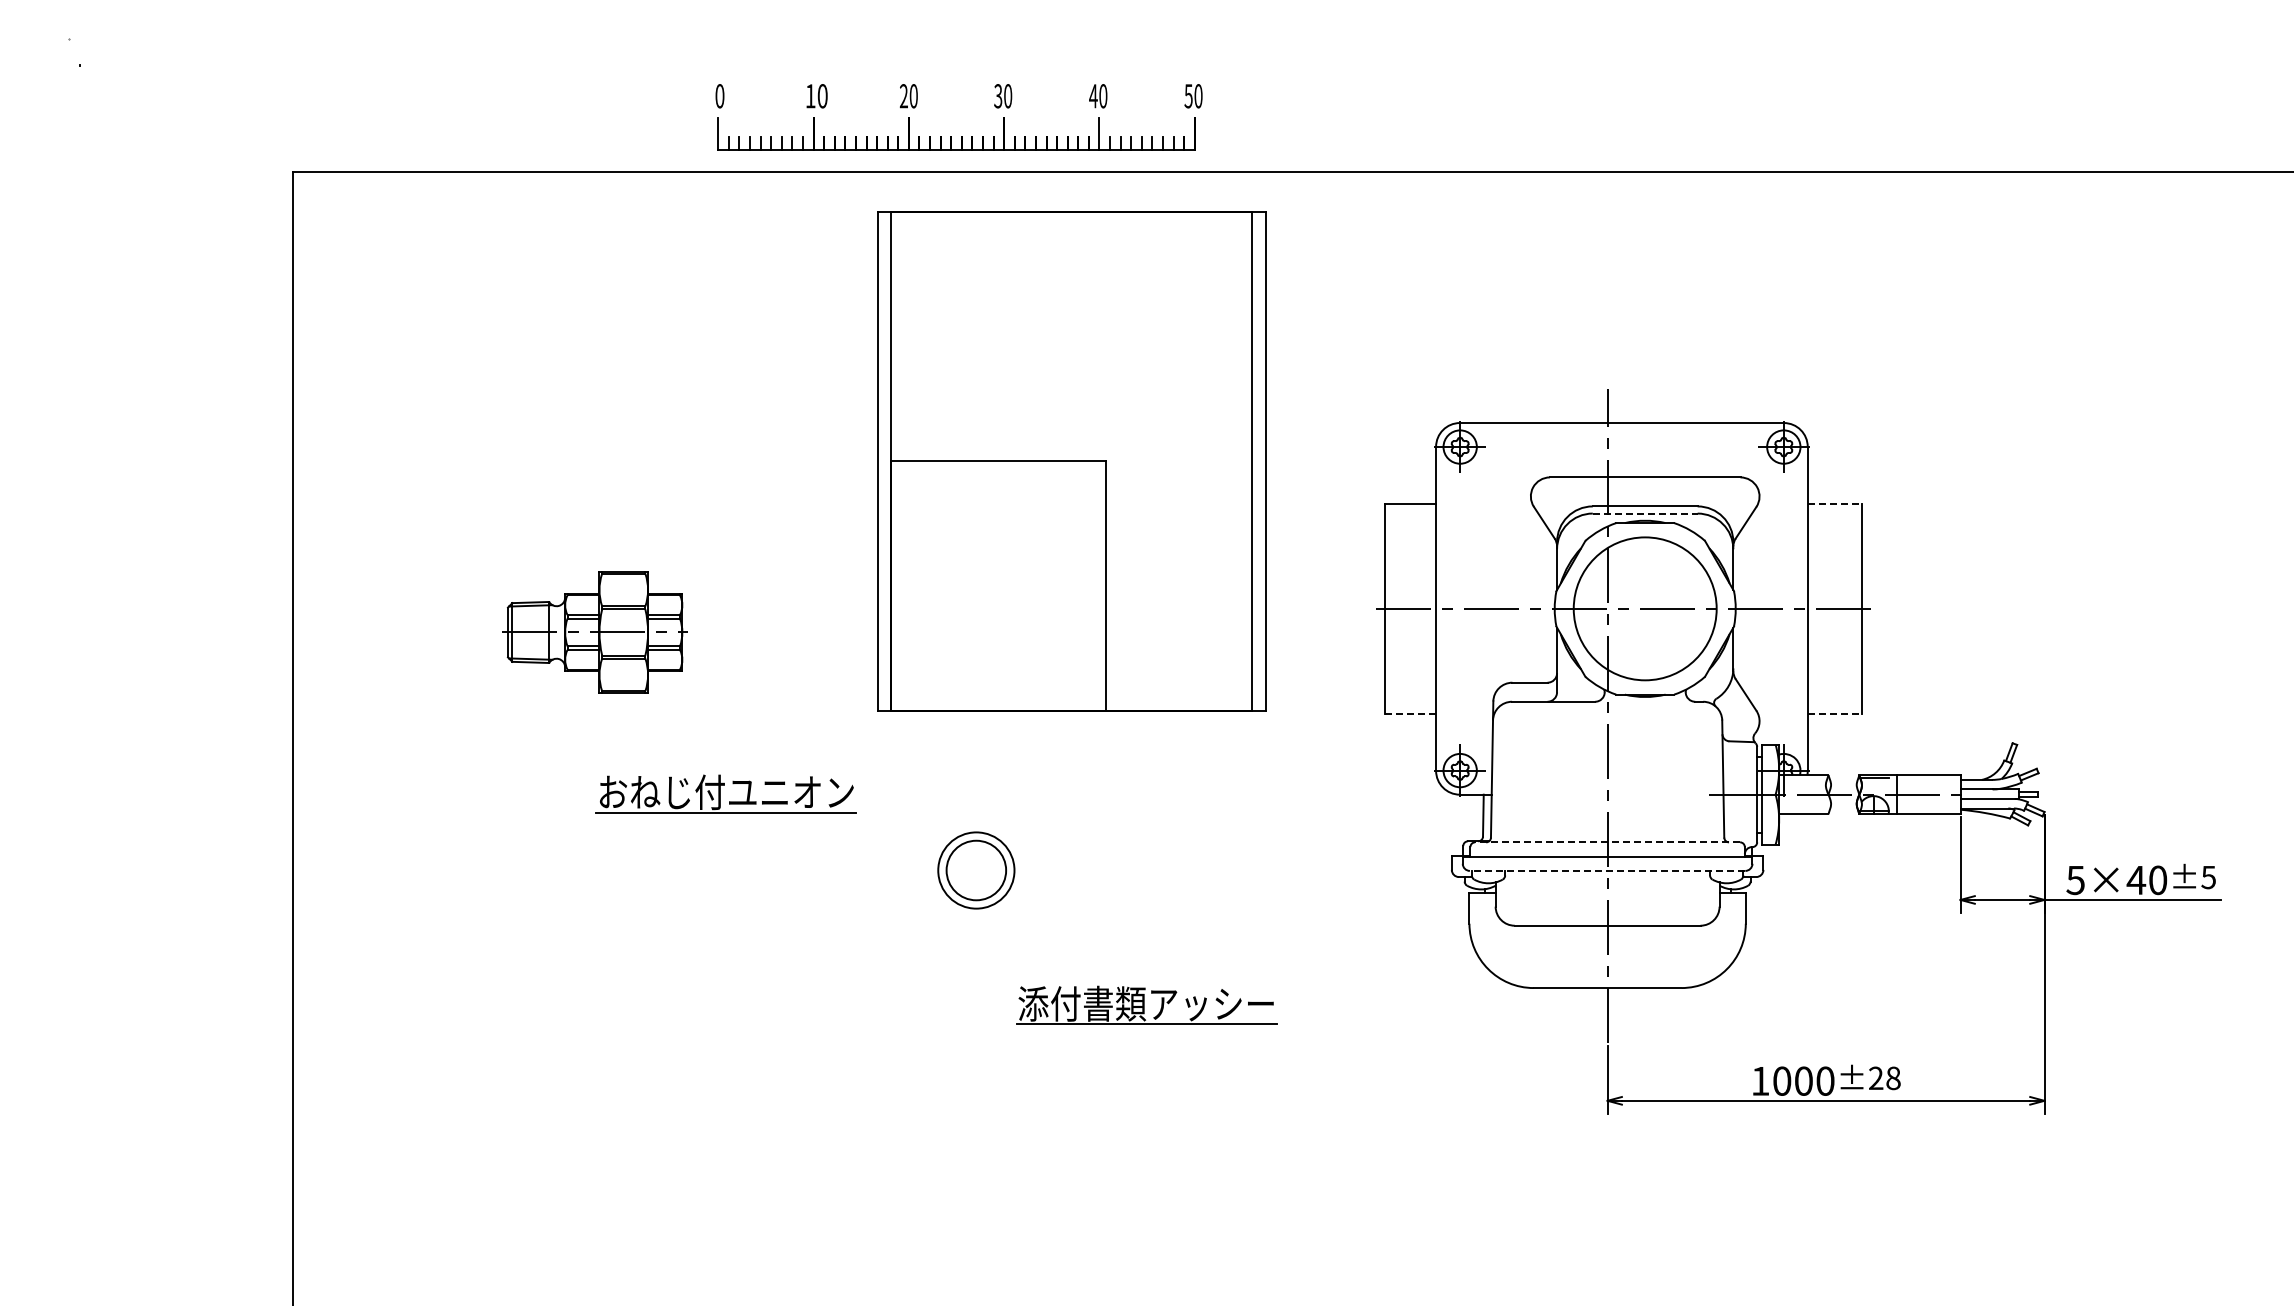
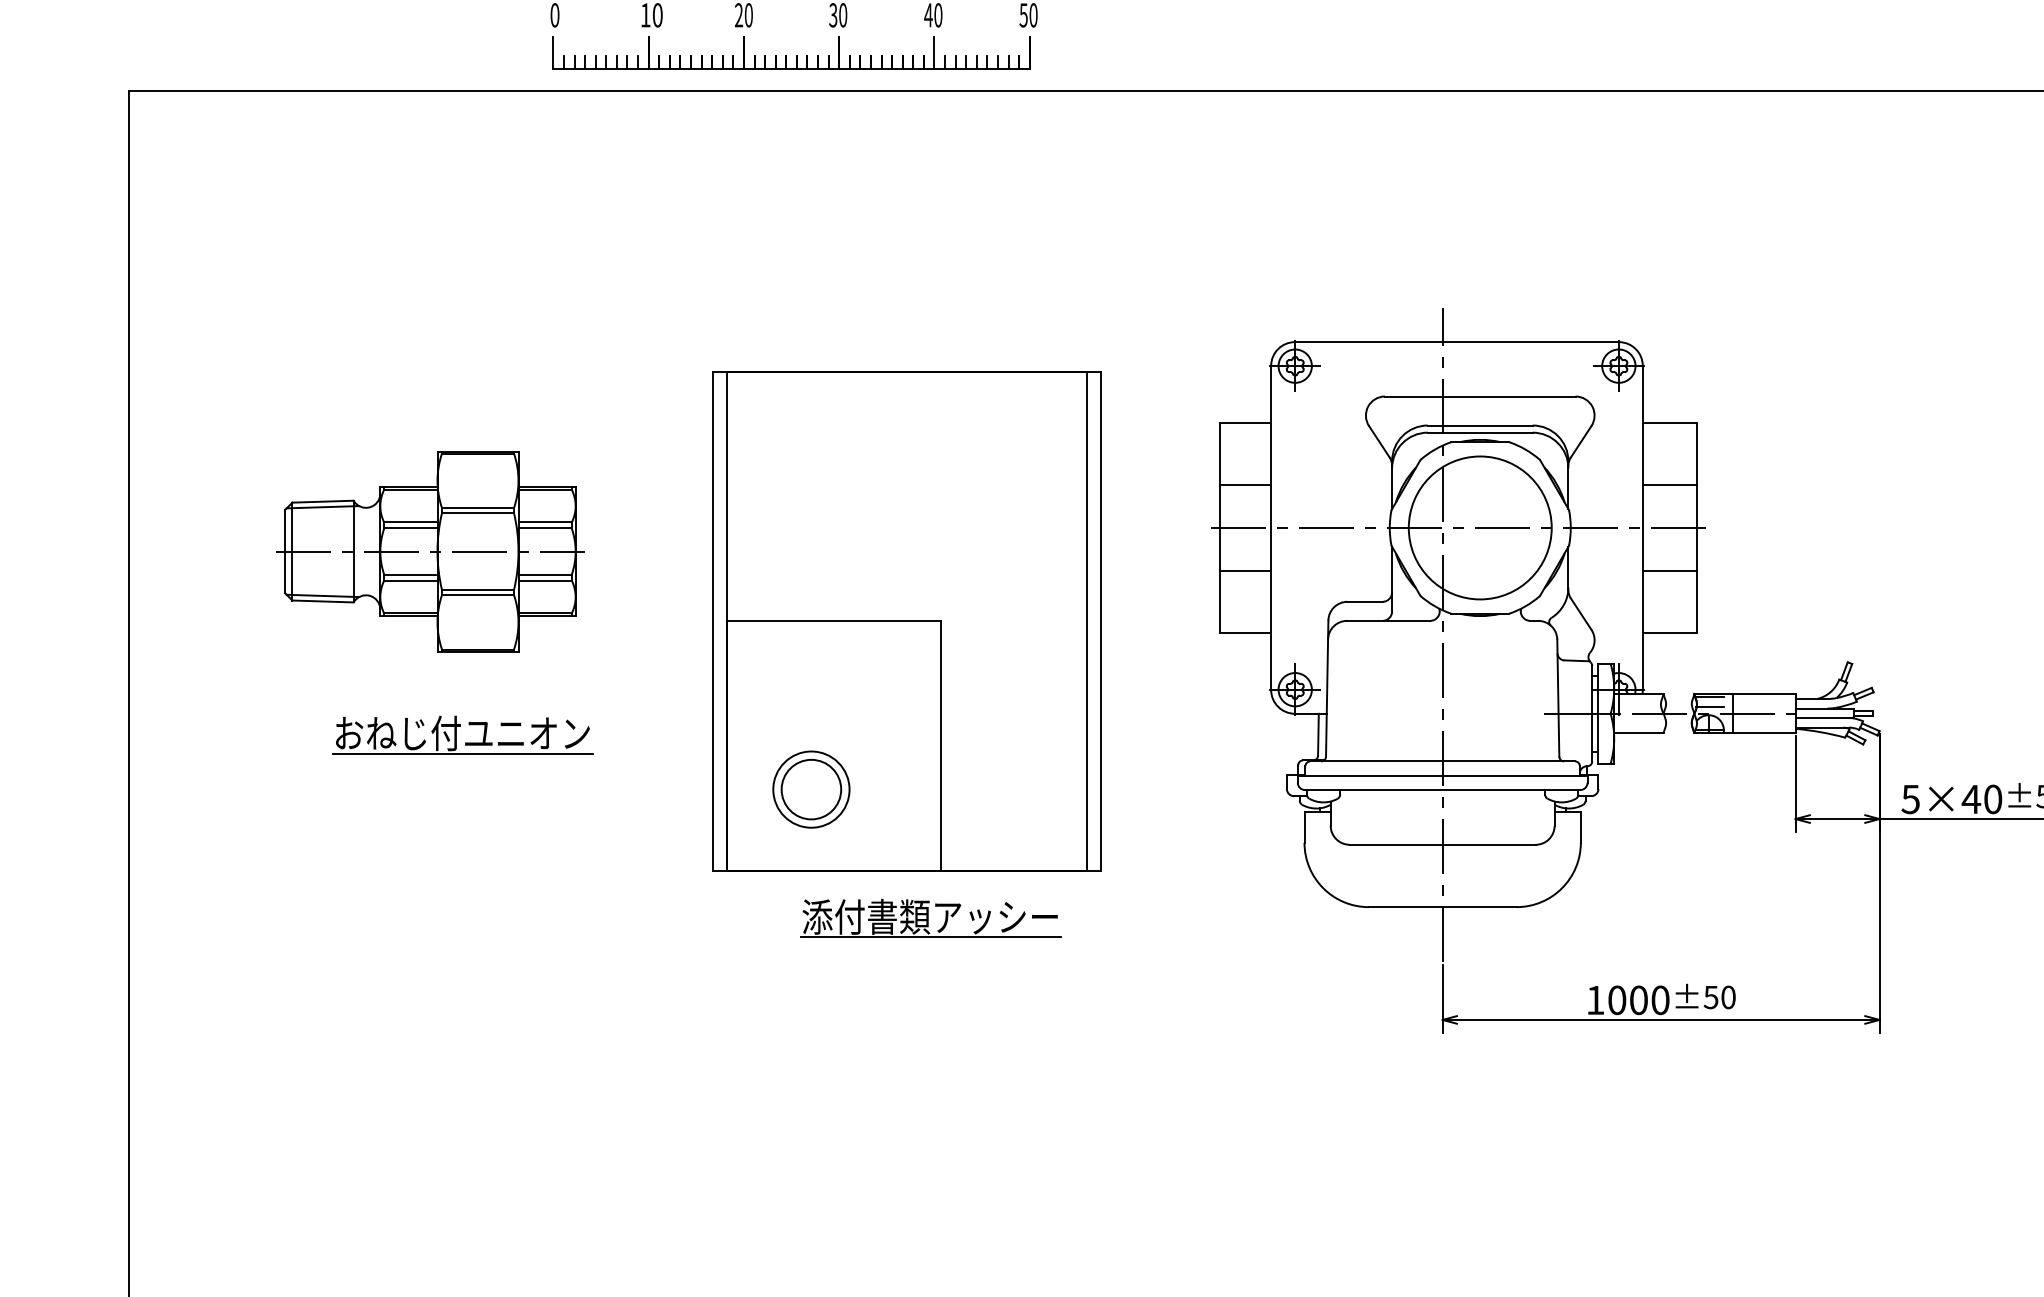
part: (1071, 461) -> (906, 621), moved
line: (1834, 504) -> (1669, 423), dashed -> solid
line: (1645, 513) -> (1480, 432), dashed -> solid
line: (1410, 565) -> (1245, 484), added
line: (1834, 565) -> (1669, 484), added
part: (594, 632) -> (429, 551), size x1.67
line: (1410, 652) -> (1245, 571), added
line: (1834, 652) -> (1669, 571), added
line: (1411, 713) -> (1246, 632), dashed -> solid
line: (1834, 713) -> (1669, 632), dashed -> solid
line: (1874, 787) -> (1709, 706), added
part: (725, 793) -> (461, 734), moved
line: (1607, 842) -> (1442, 761), dashed -> solid
line: (1607, 870) -> (1442, 789), dashed -> solid
part: (1146, 1004) -> (930, 917), moved
text: (1884, 1078) -> (1719, 997), ±28 -> ±50

